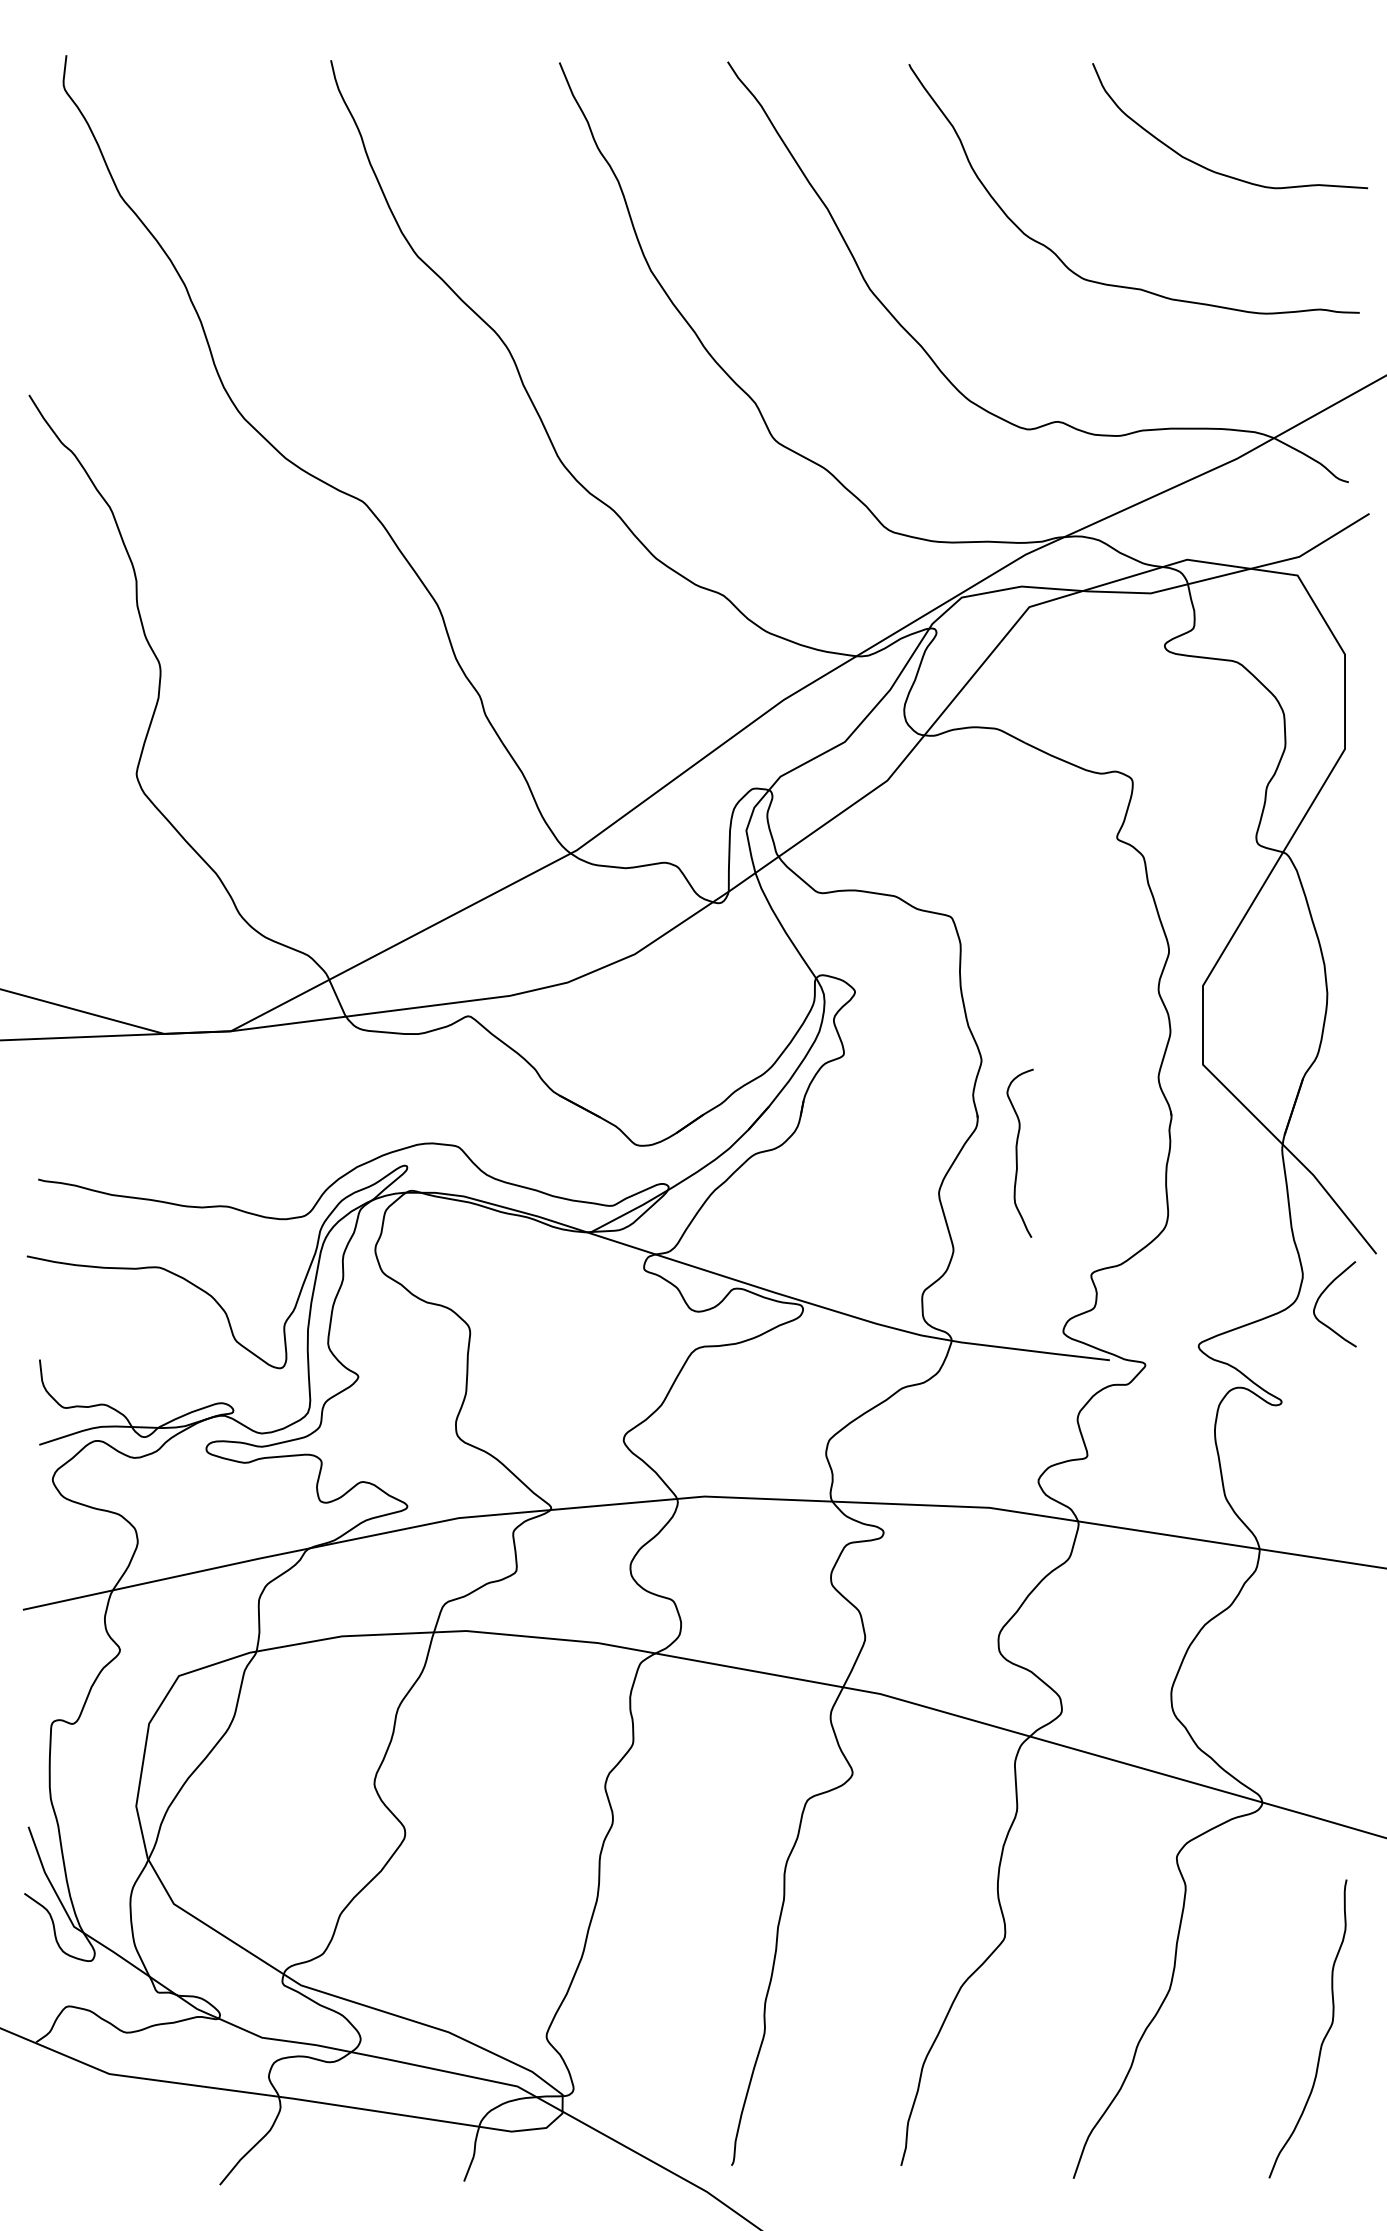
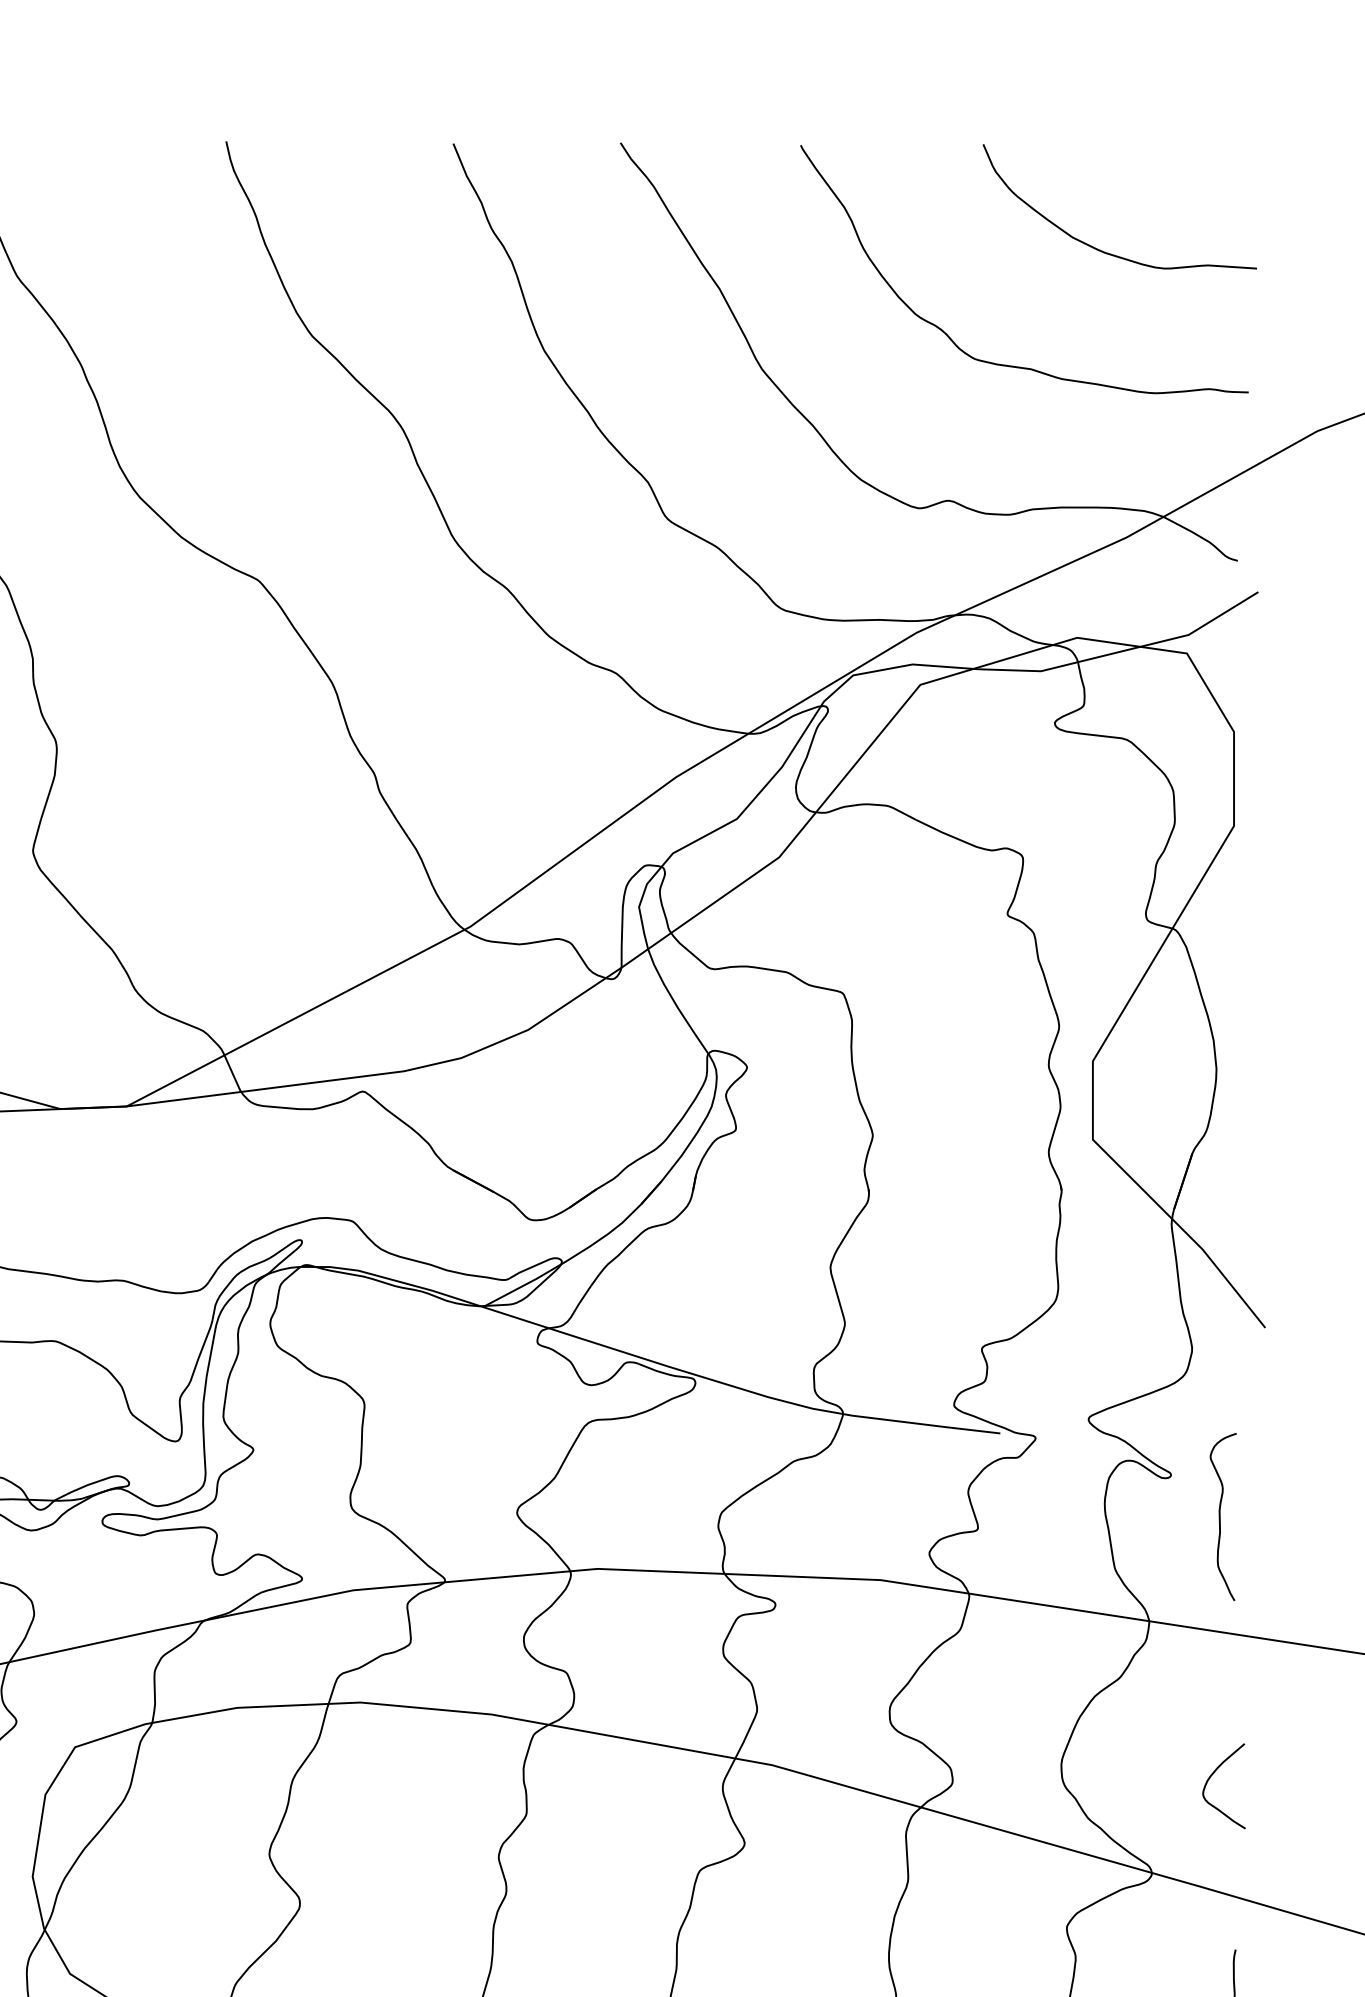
curve: (1017, 1152) -> (1220, 1516), moved
curve: (1323, 1293) -> (1212, 1775), moved

